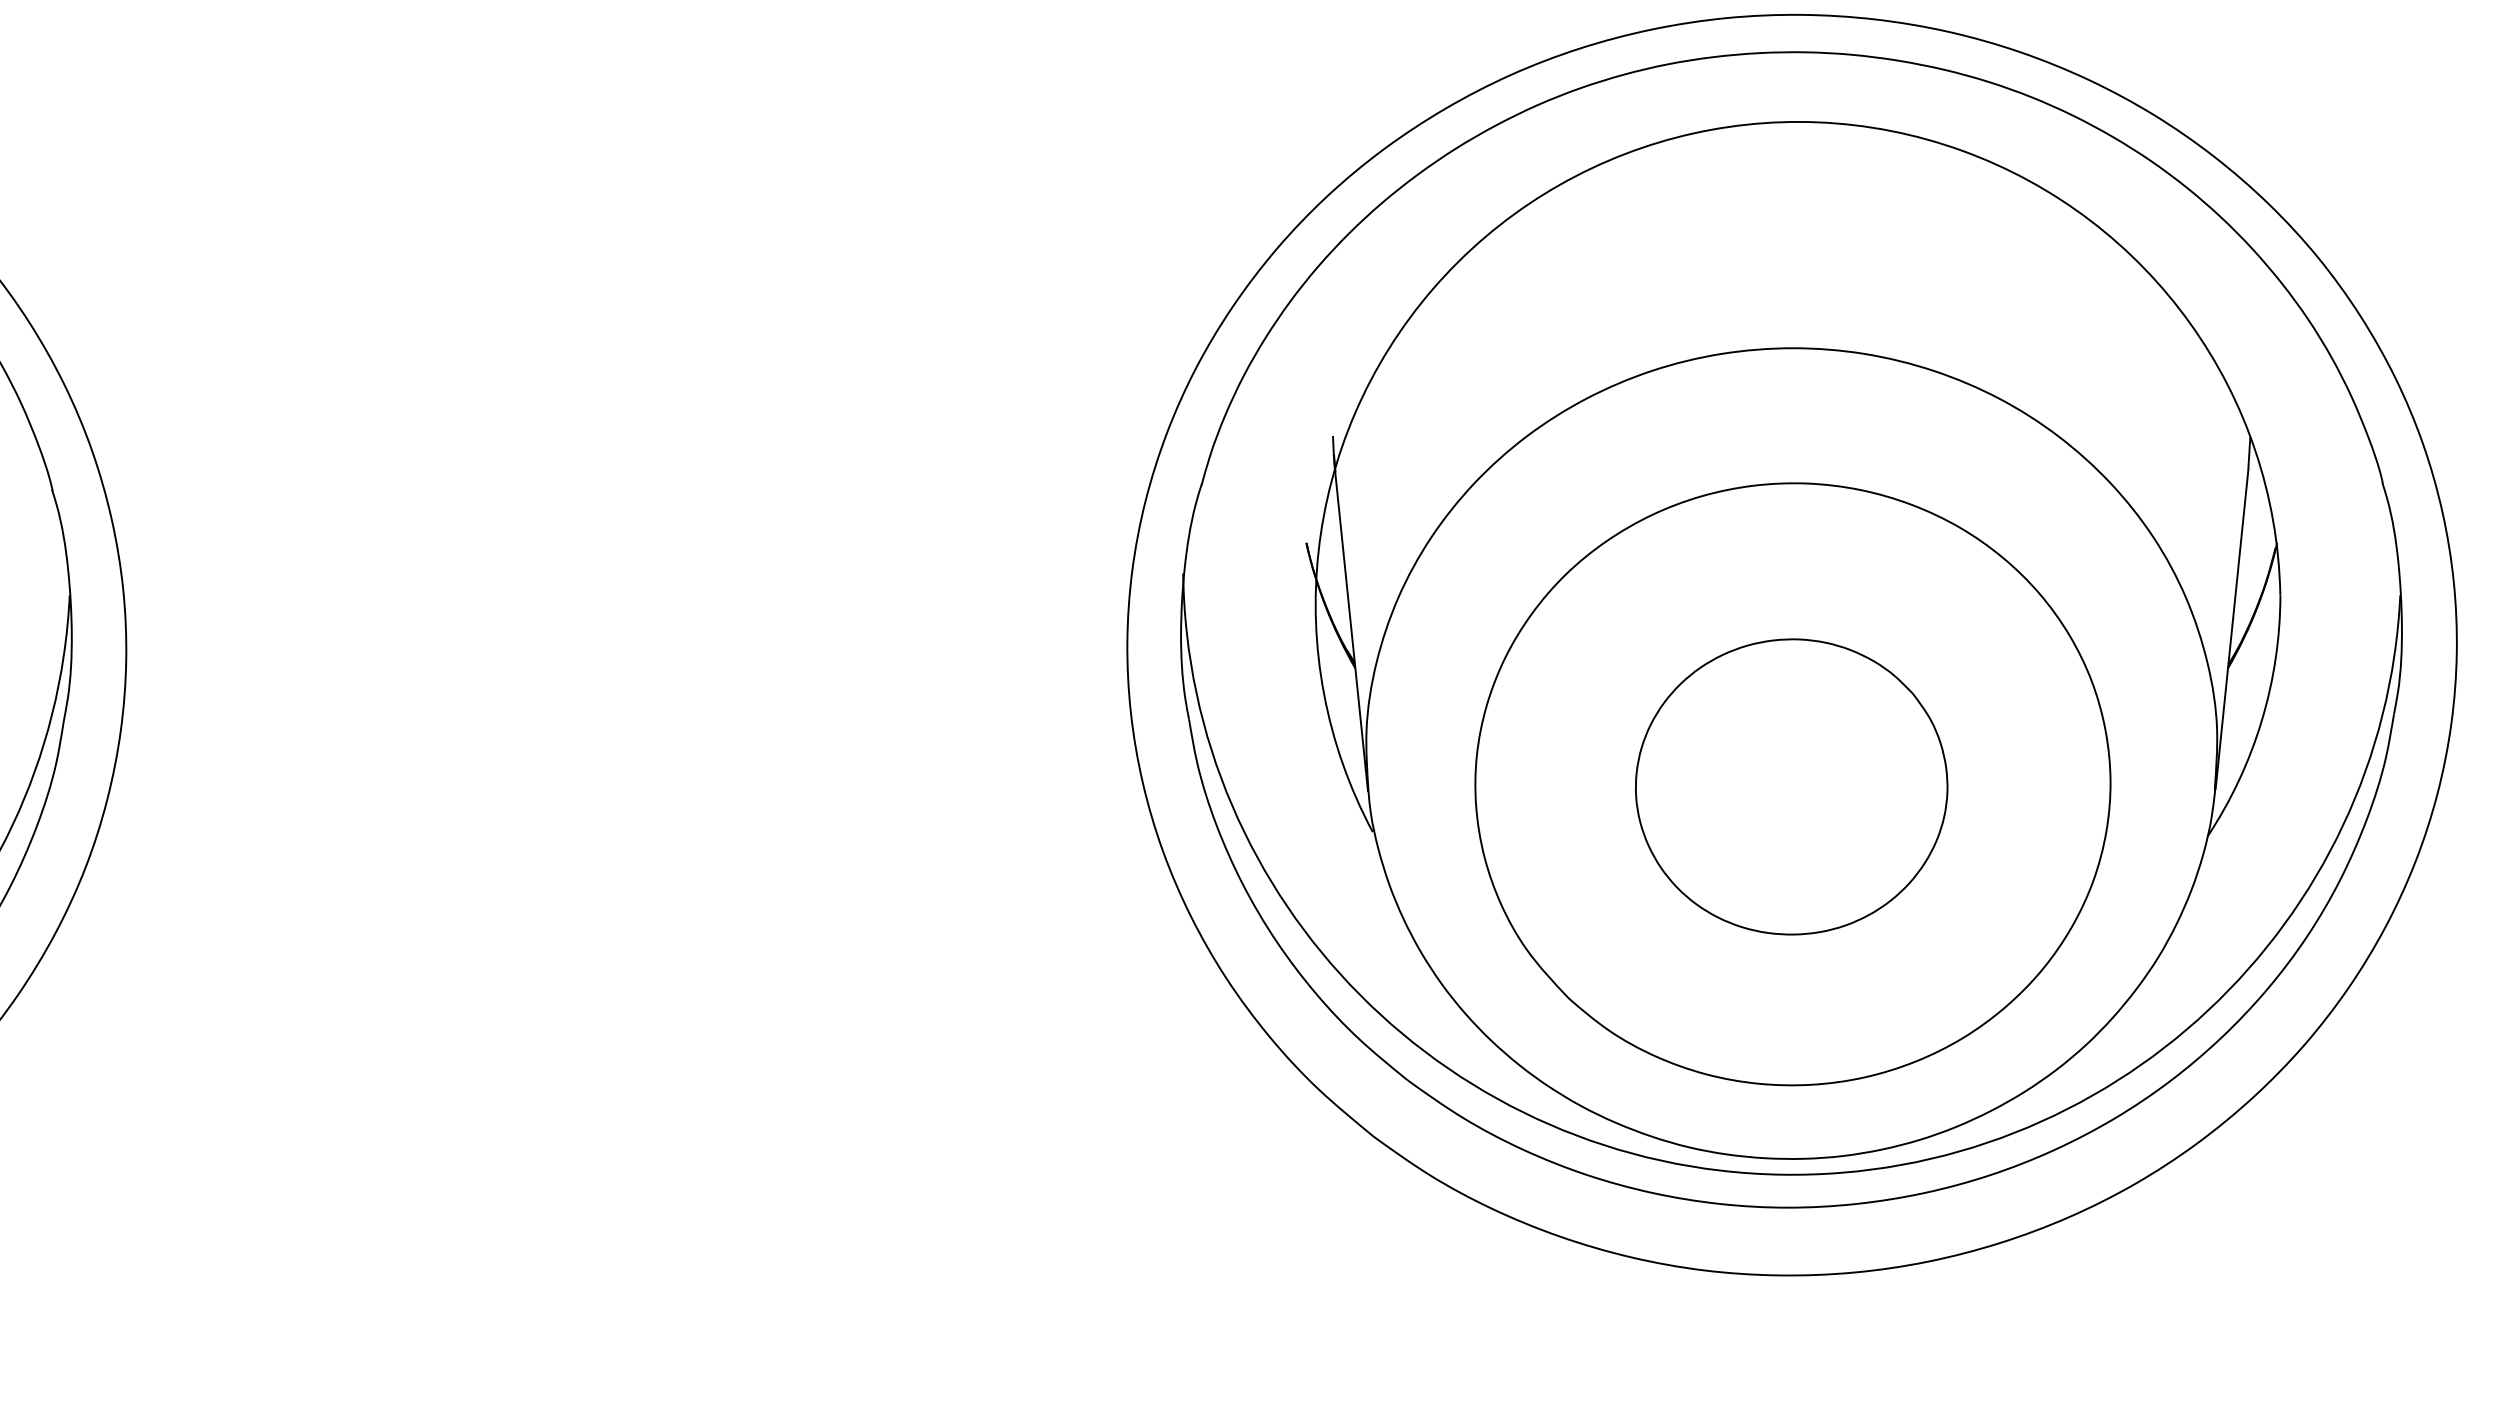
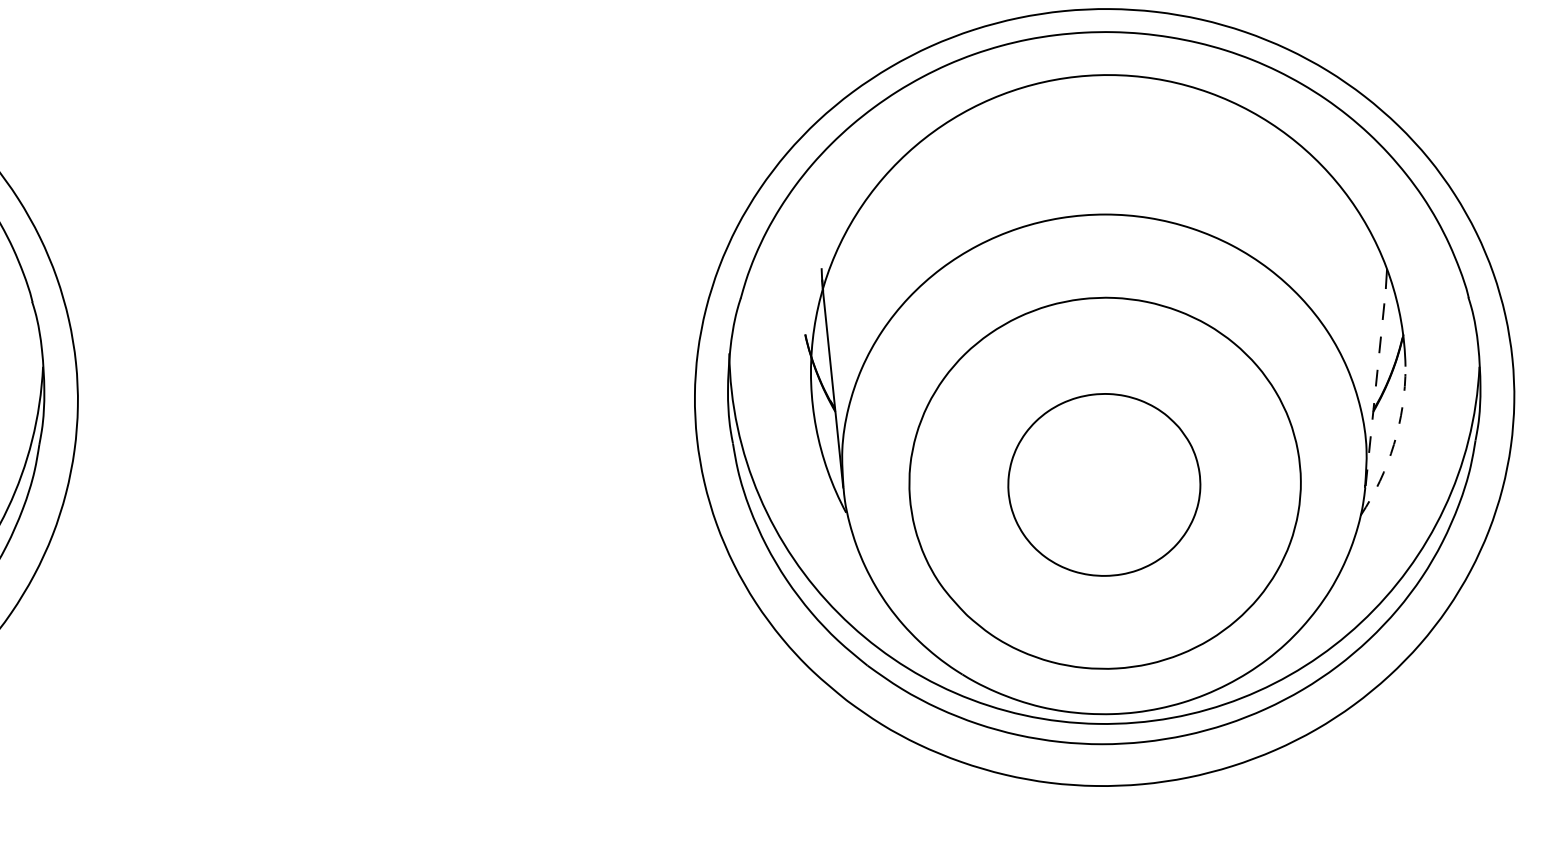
line: (2231, 628) -> (1375, 387), solid -> dashed
arc: (2262, 721) -> (1394, 444), solid -> dashed

